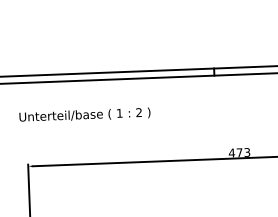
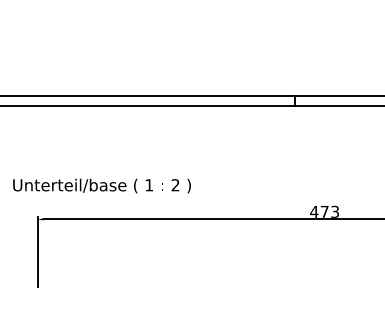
text: (84, 114) -> (101, 185), moved

